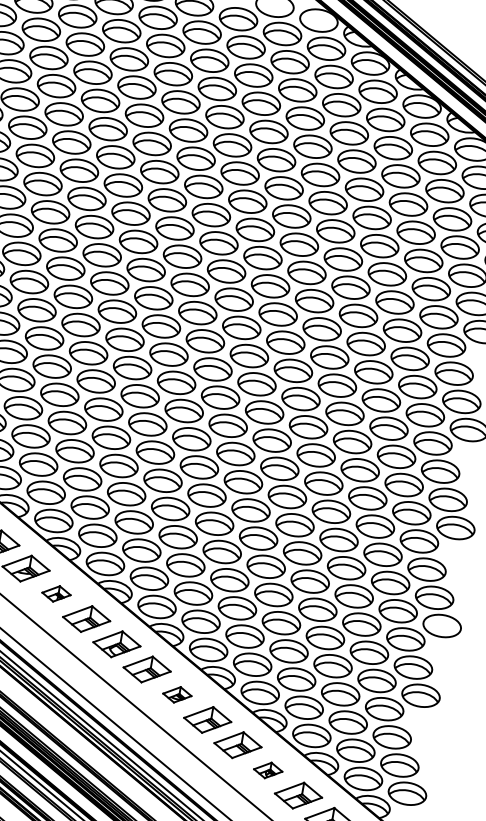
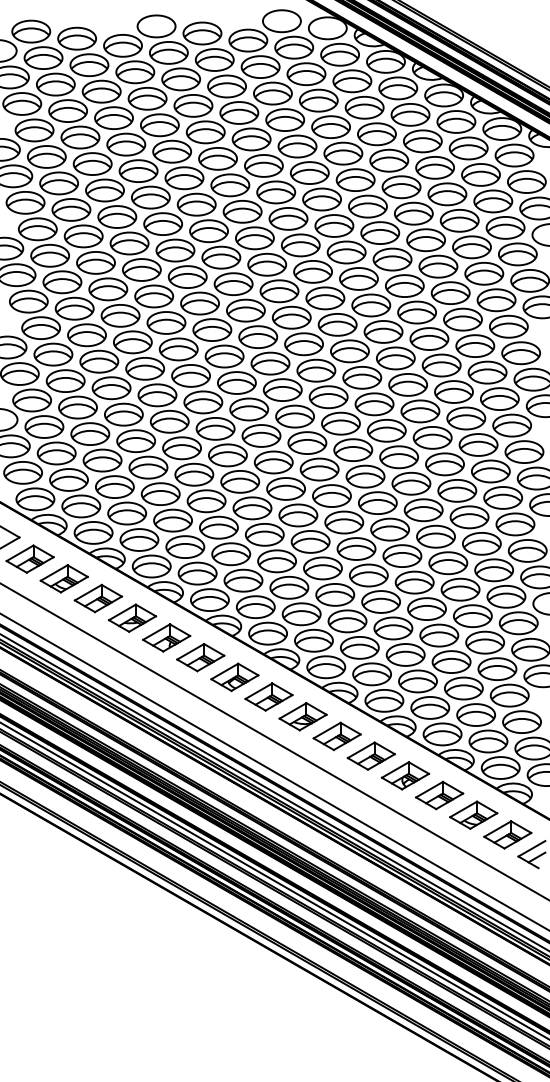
part: (56, 593) -> (166, 637), size x1.67
part: (176, 694) -> (302, 716), size x1.67
part: (268, 770) -> (405, 775), size x1.67

